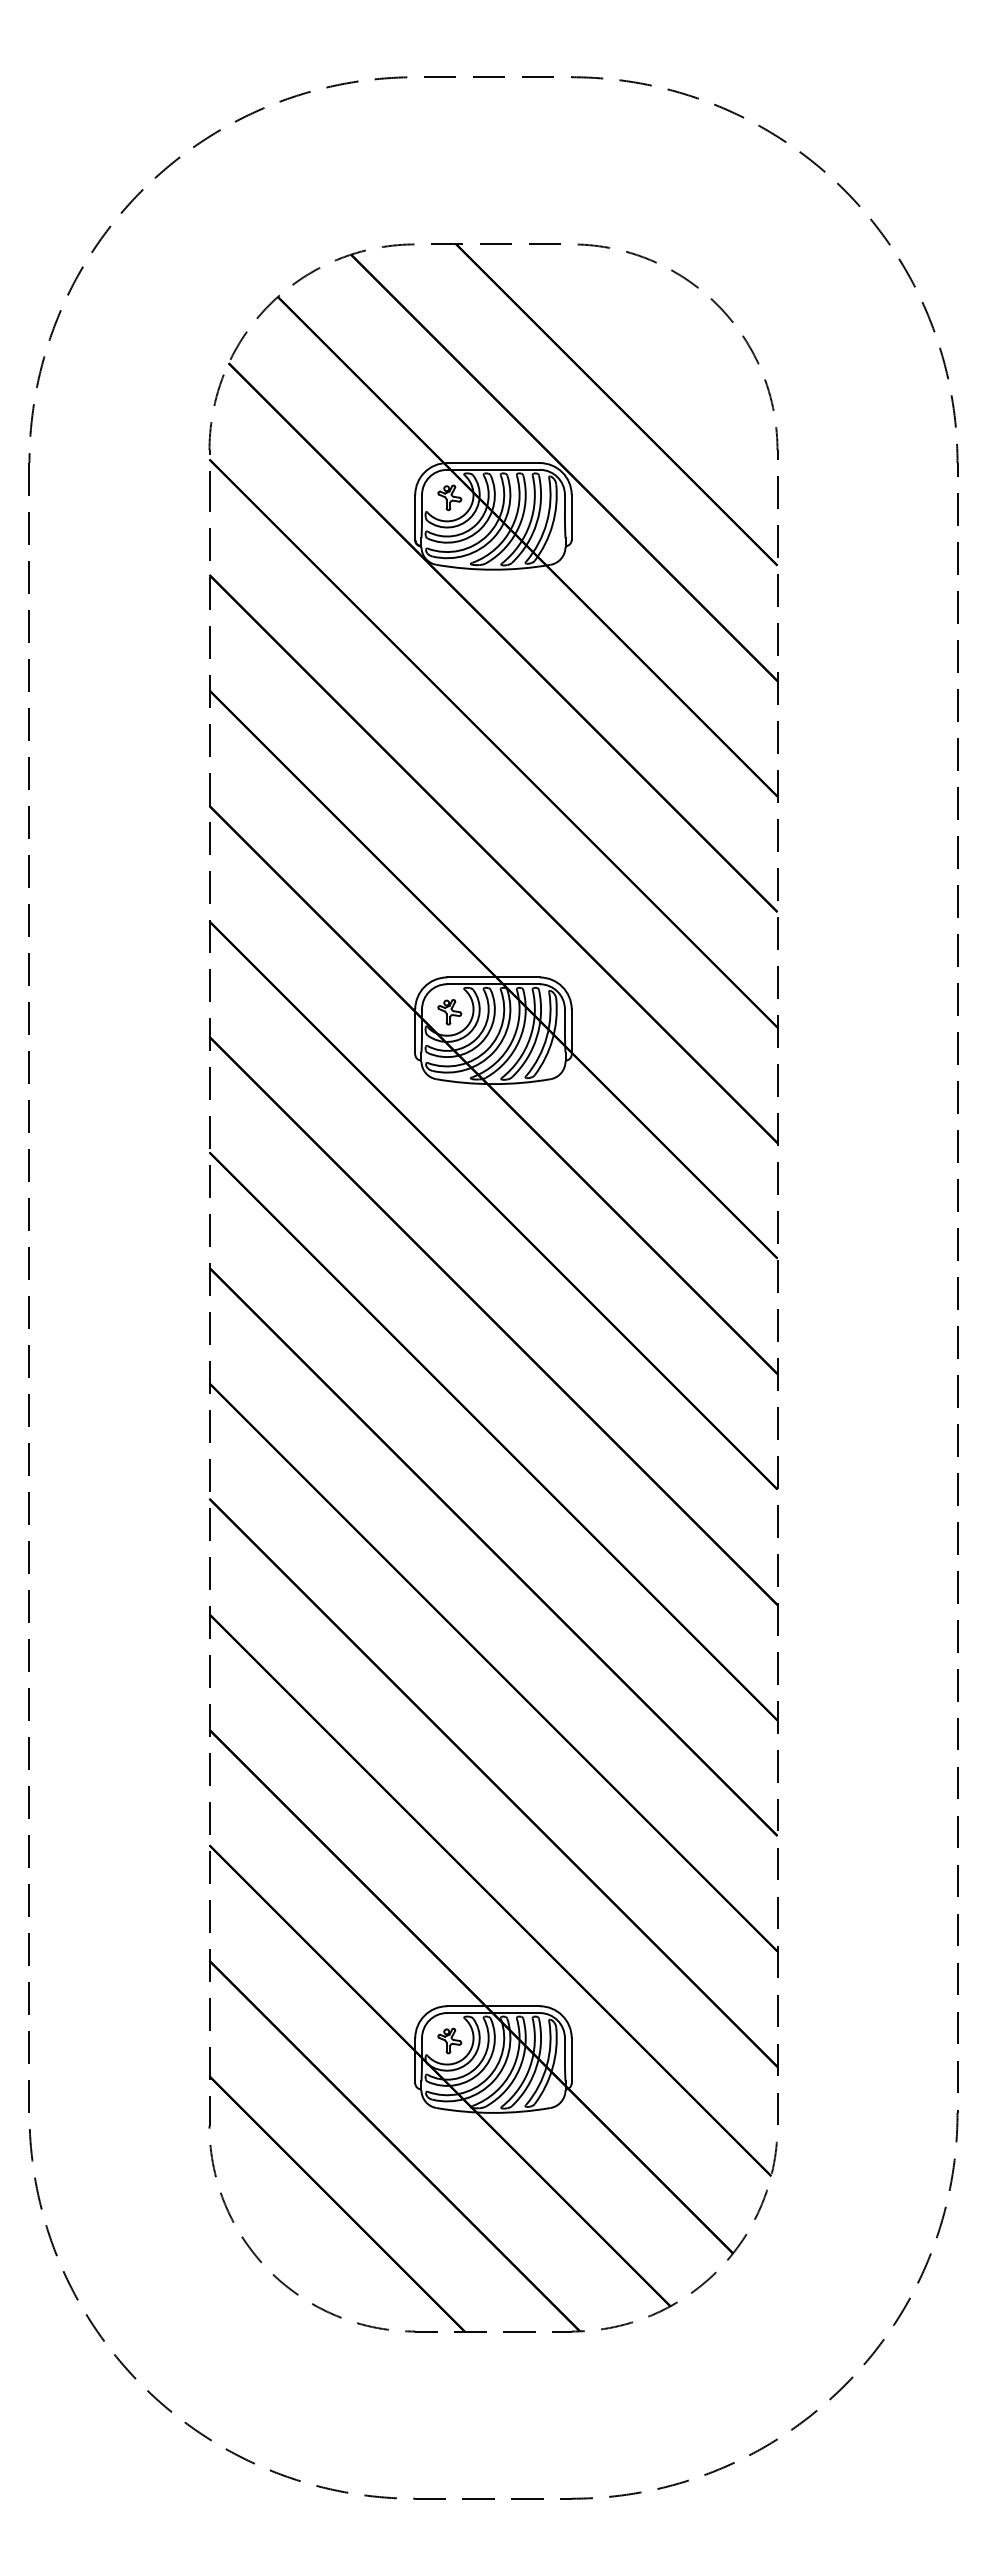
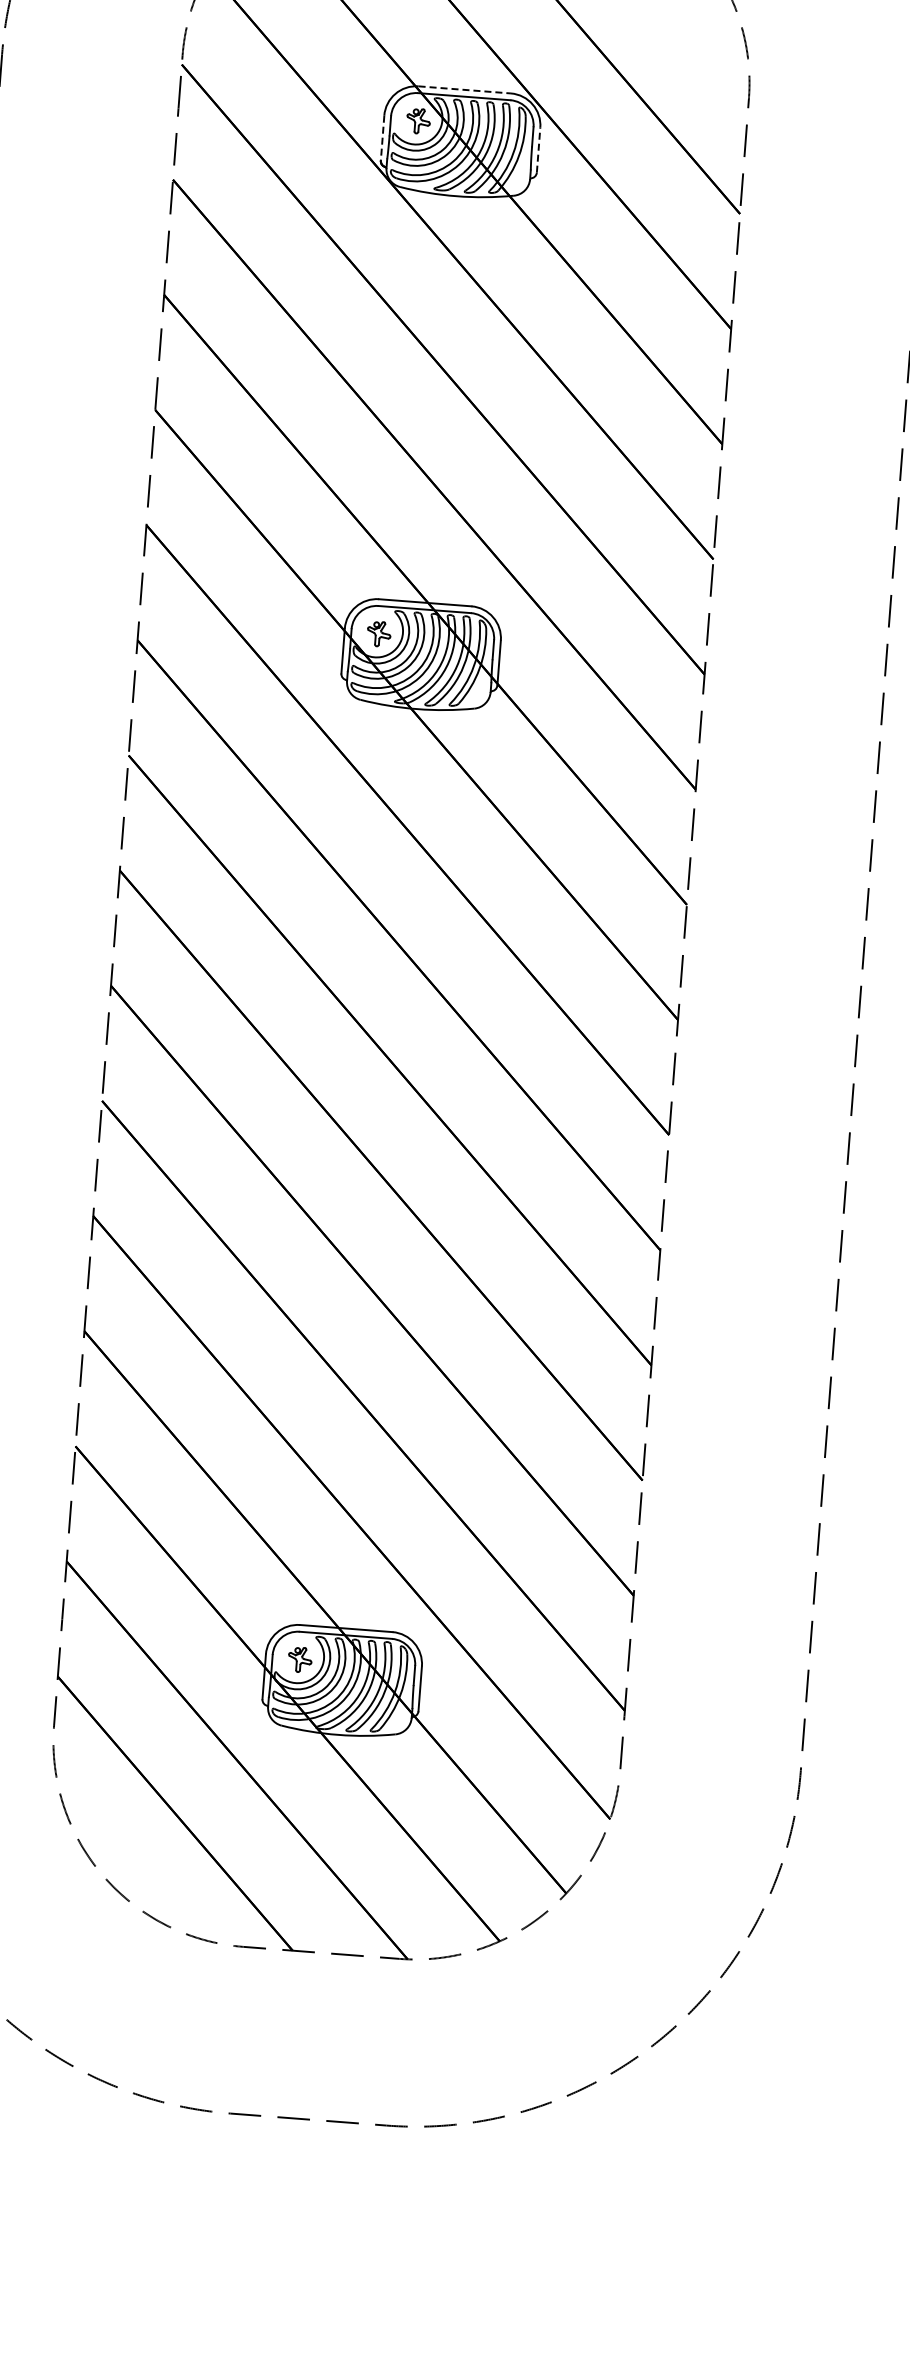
line: (493, 463) -> (464, 90), solid -> dashed
line: (415, 517) -> (382, 138), solid -> dashed
line: (571, 517) -> (538, 150), solid -> dashed

